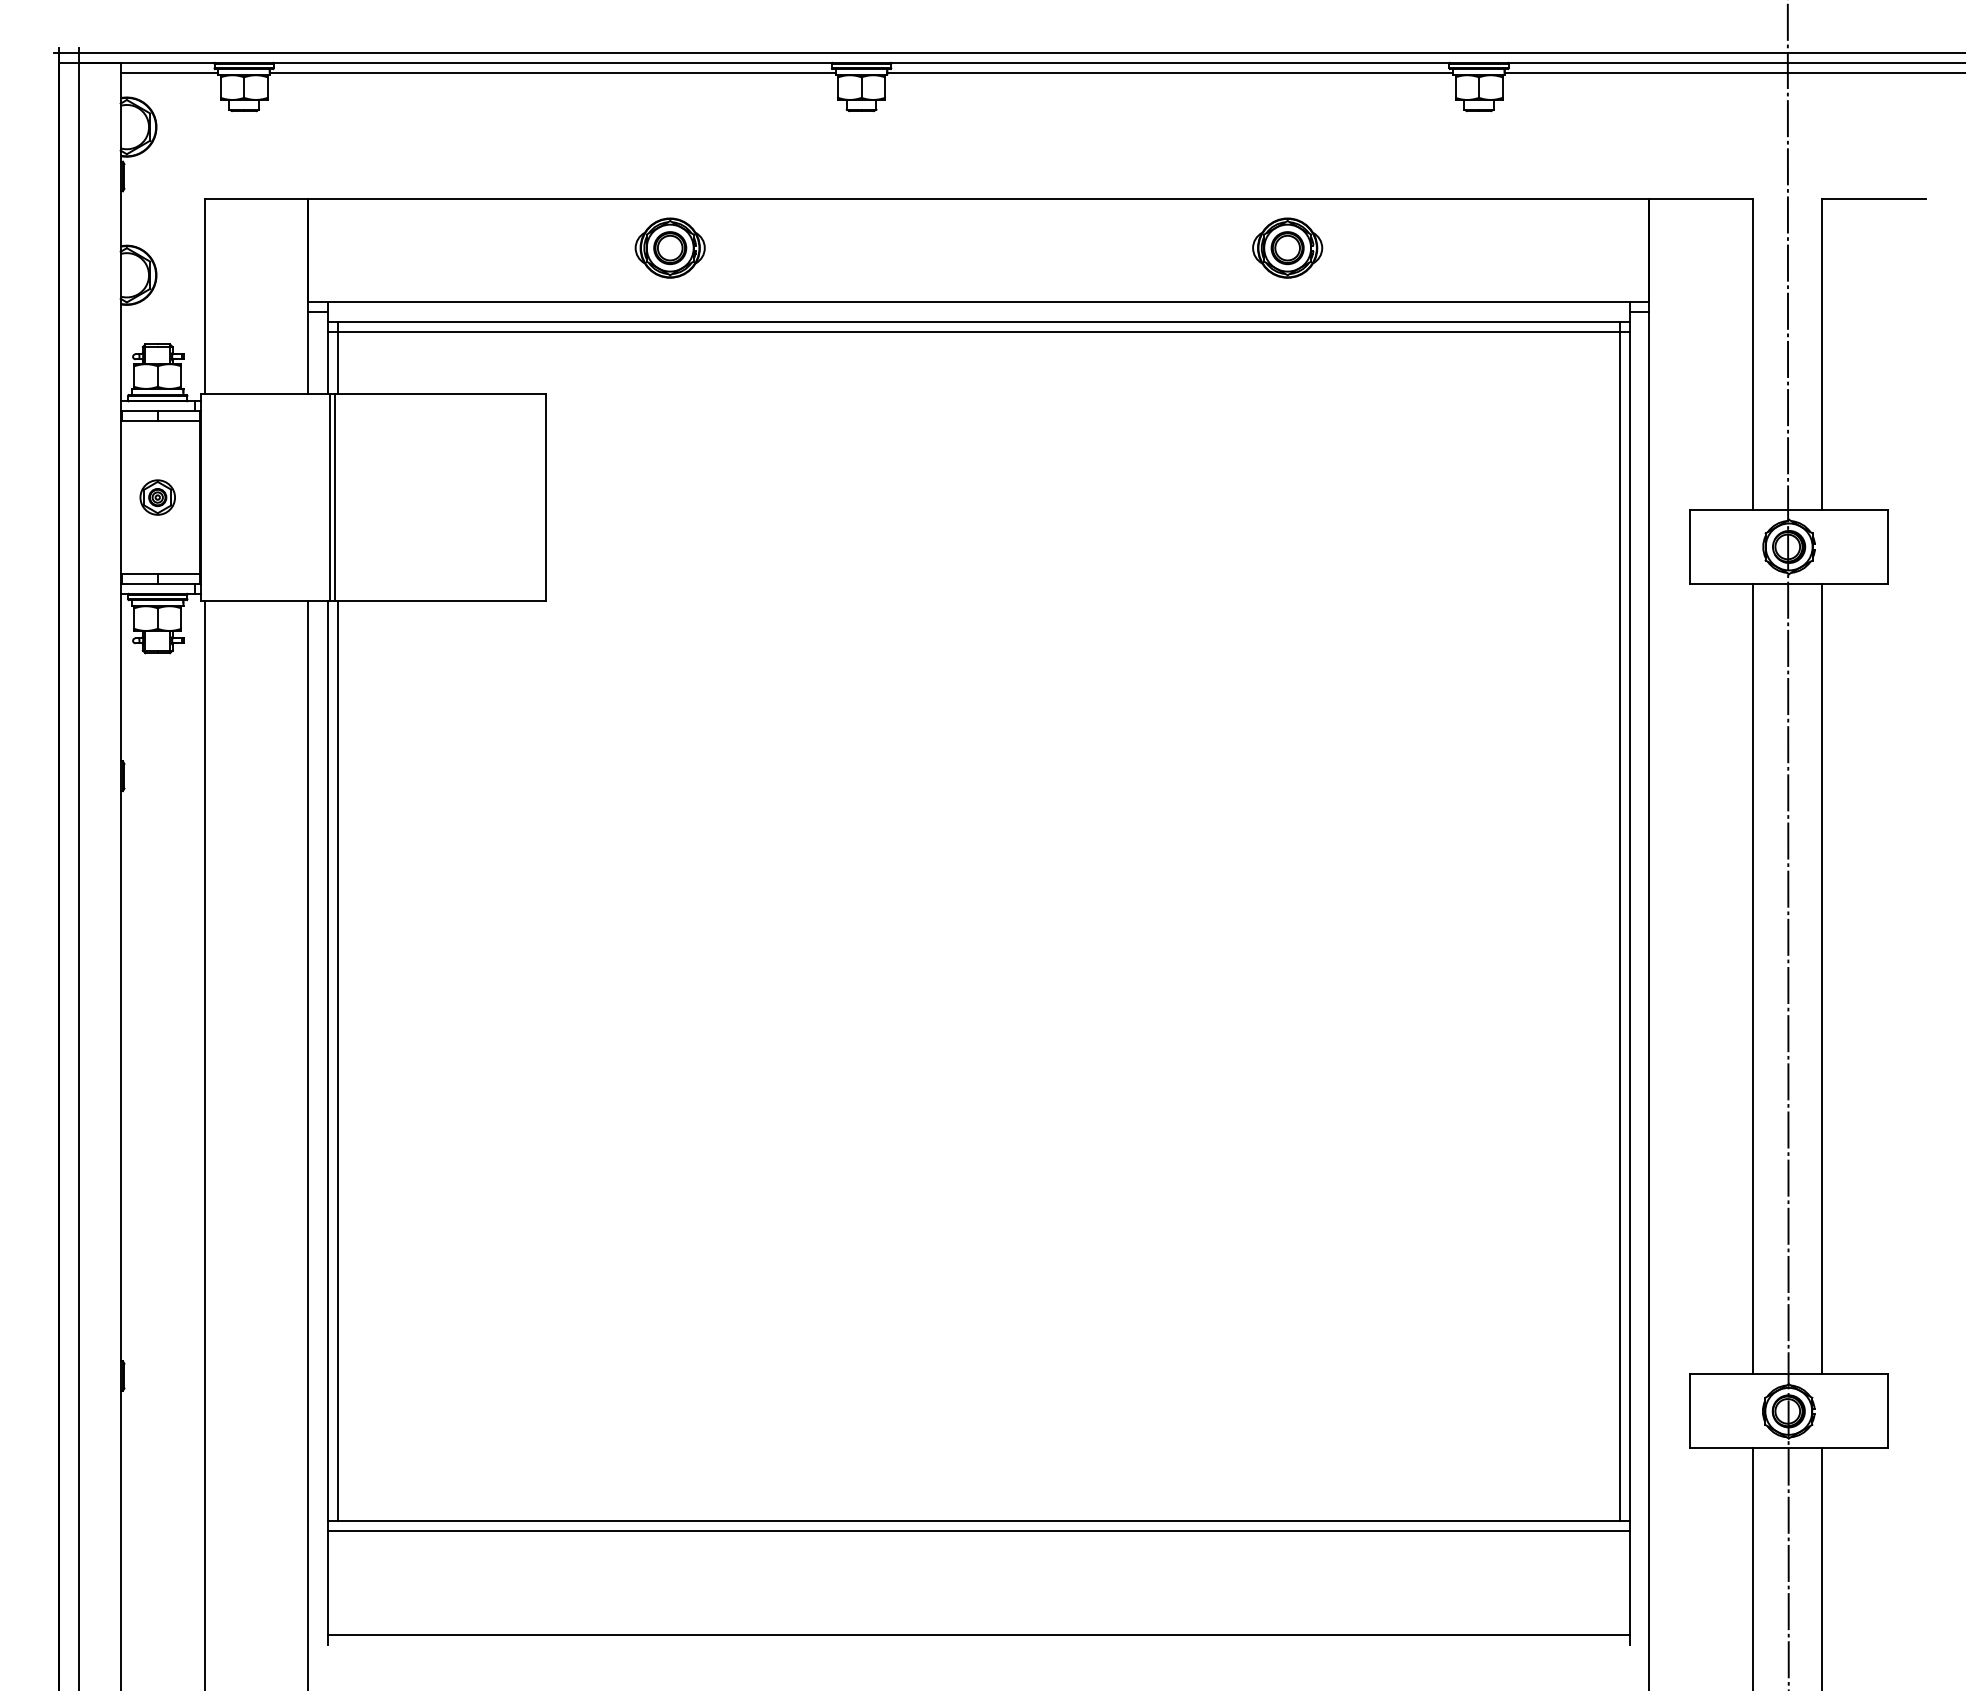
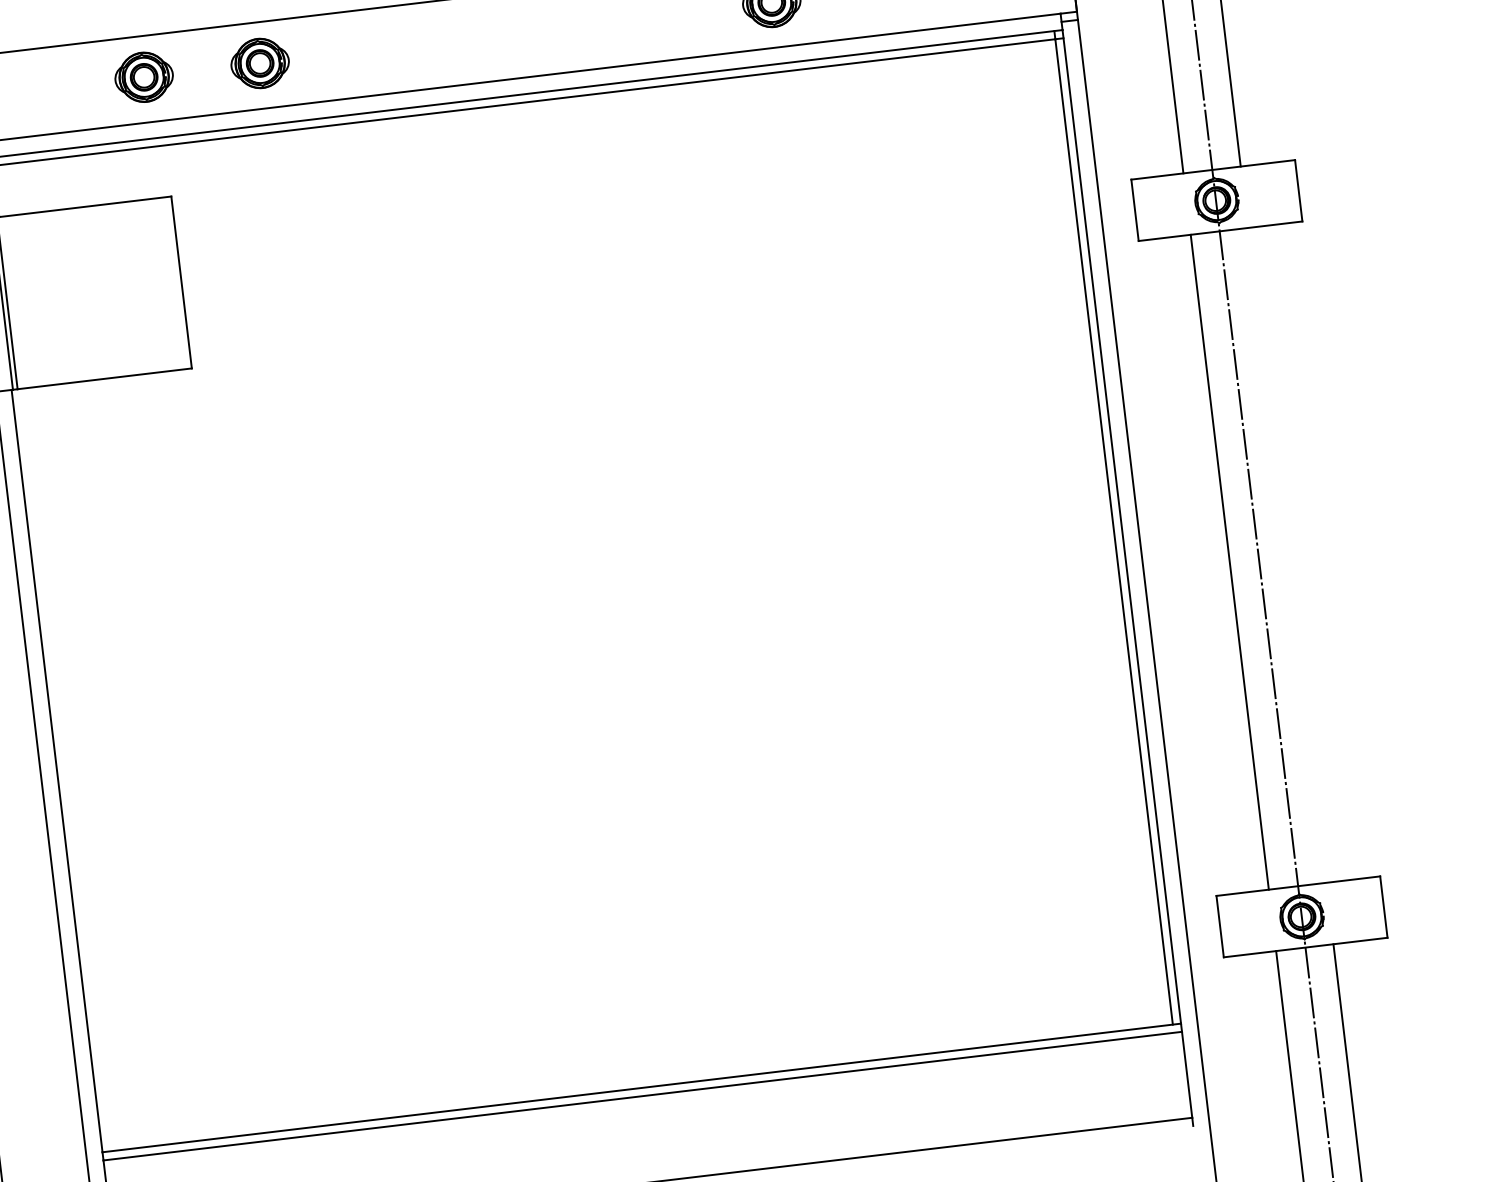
part: (529, 247) -> (143, 76), added
line: (1822, 979) -> (1287, 555), removed
line: (338, 1061) -> (65, 770), removed

